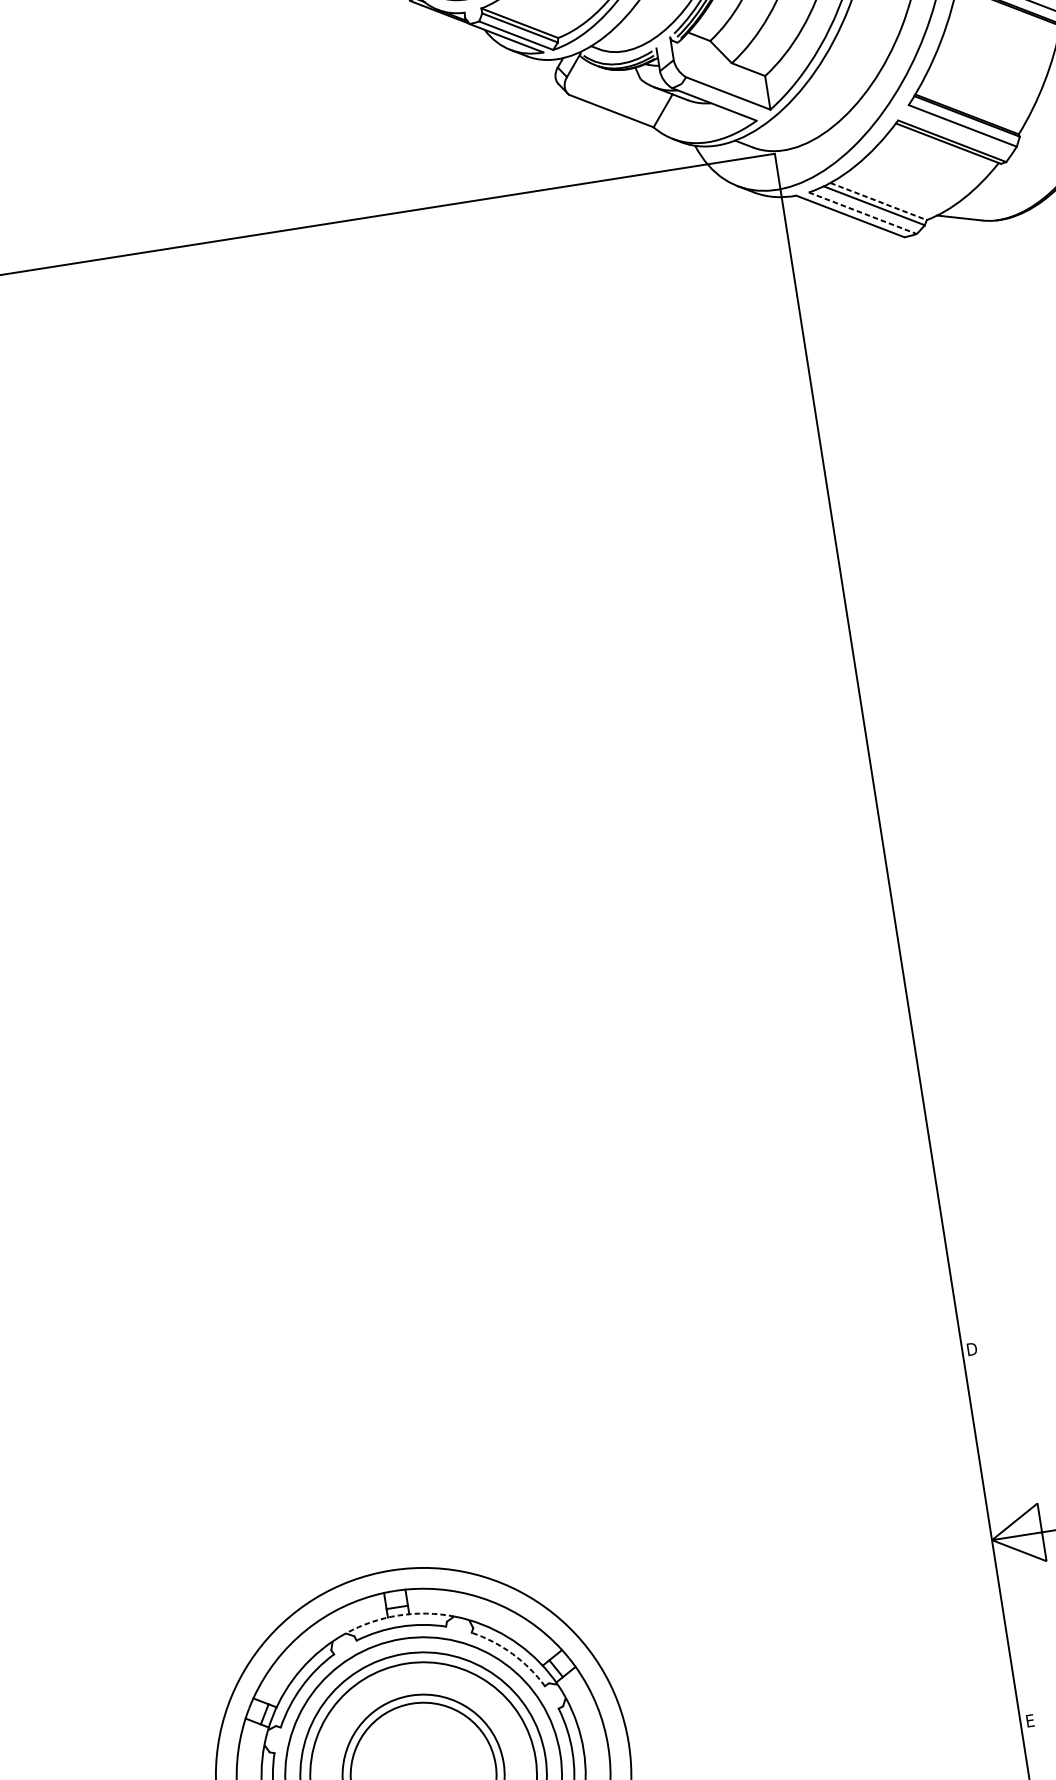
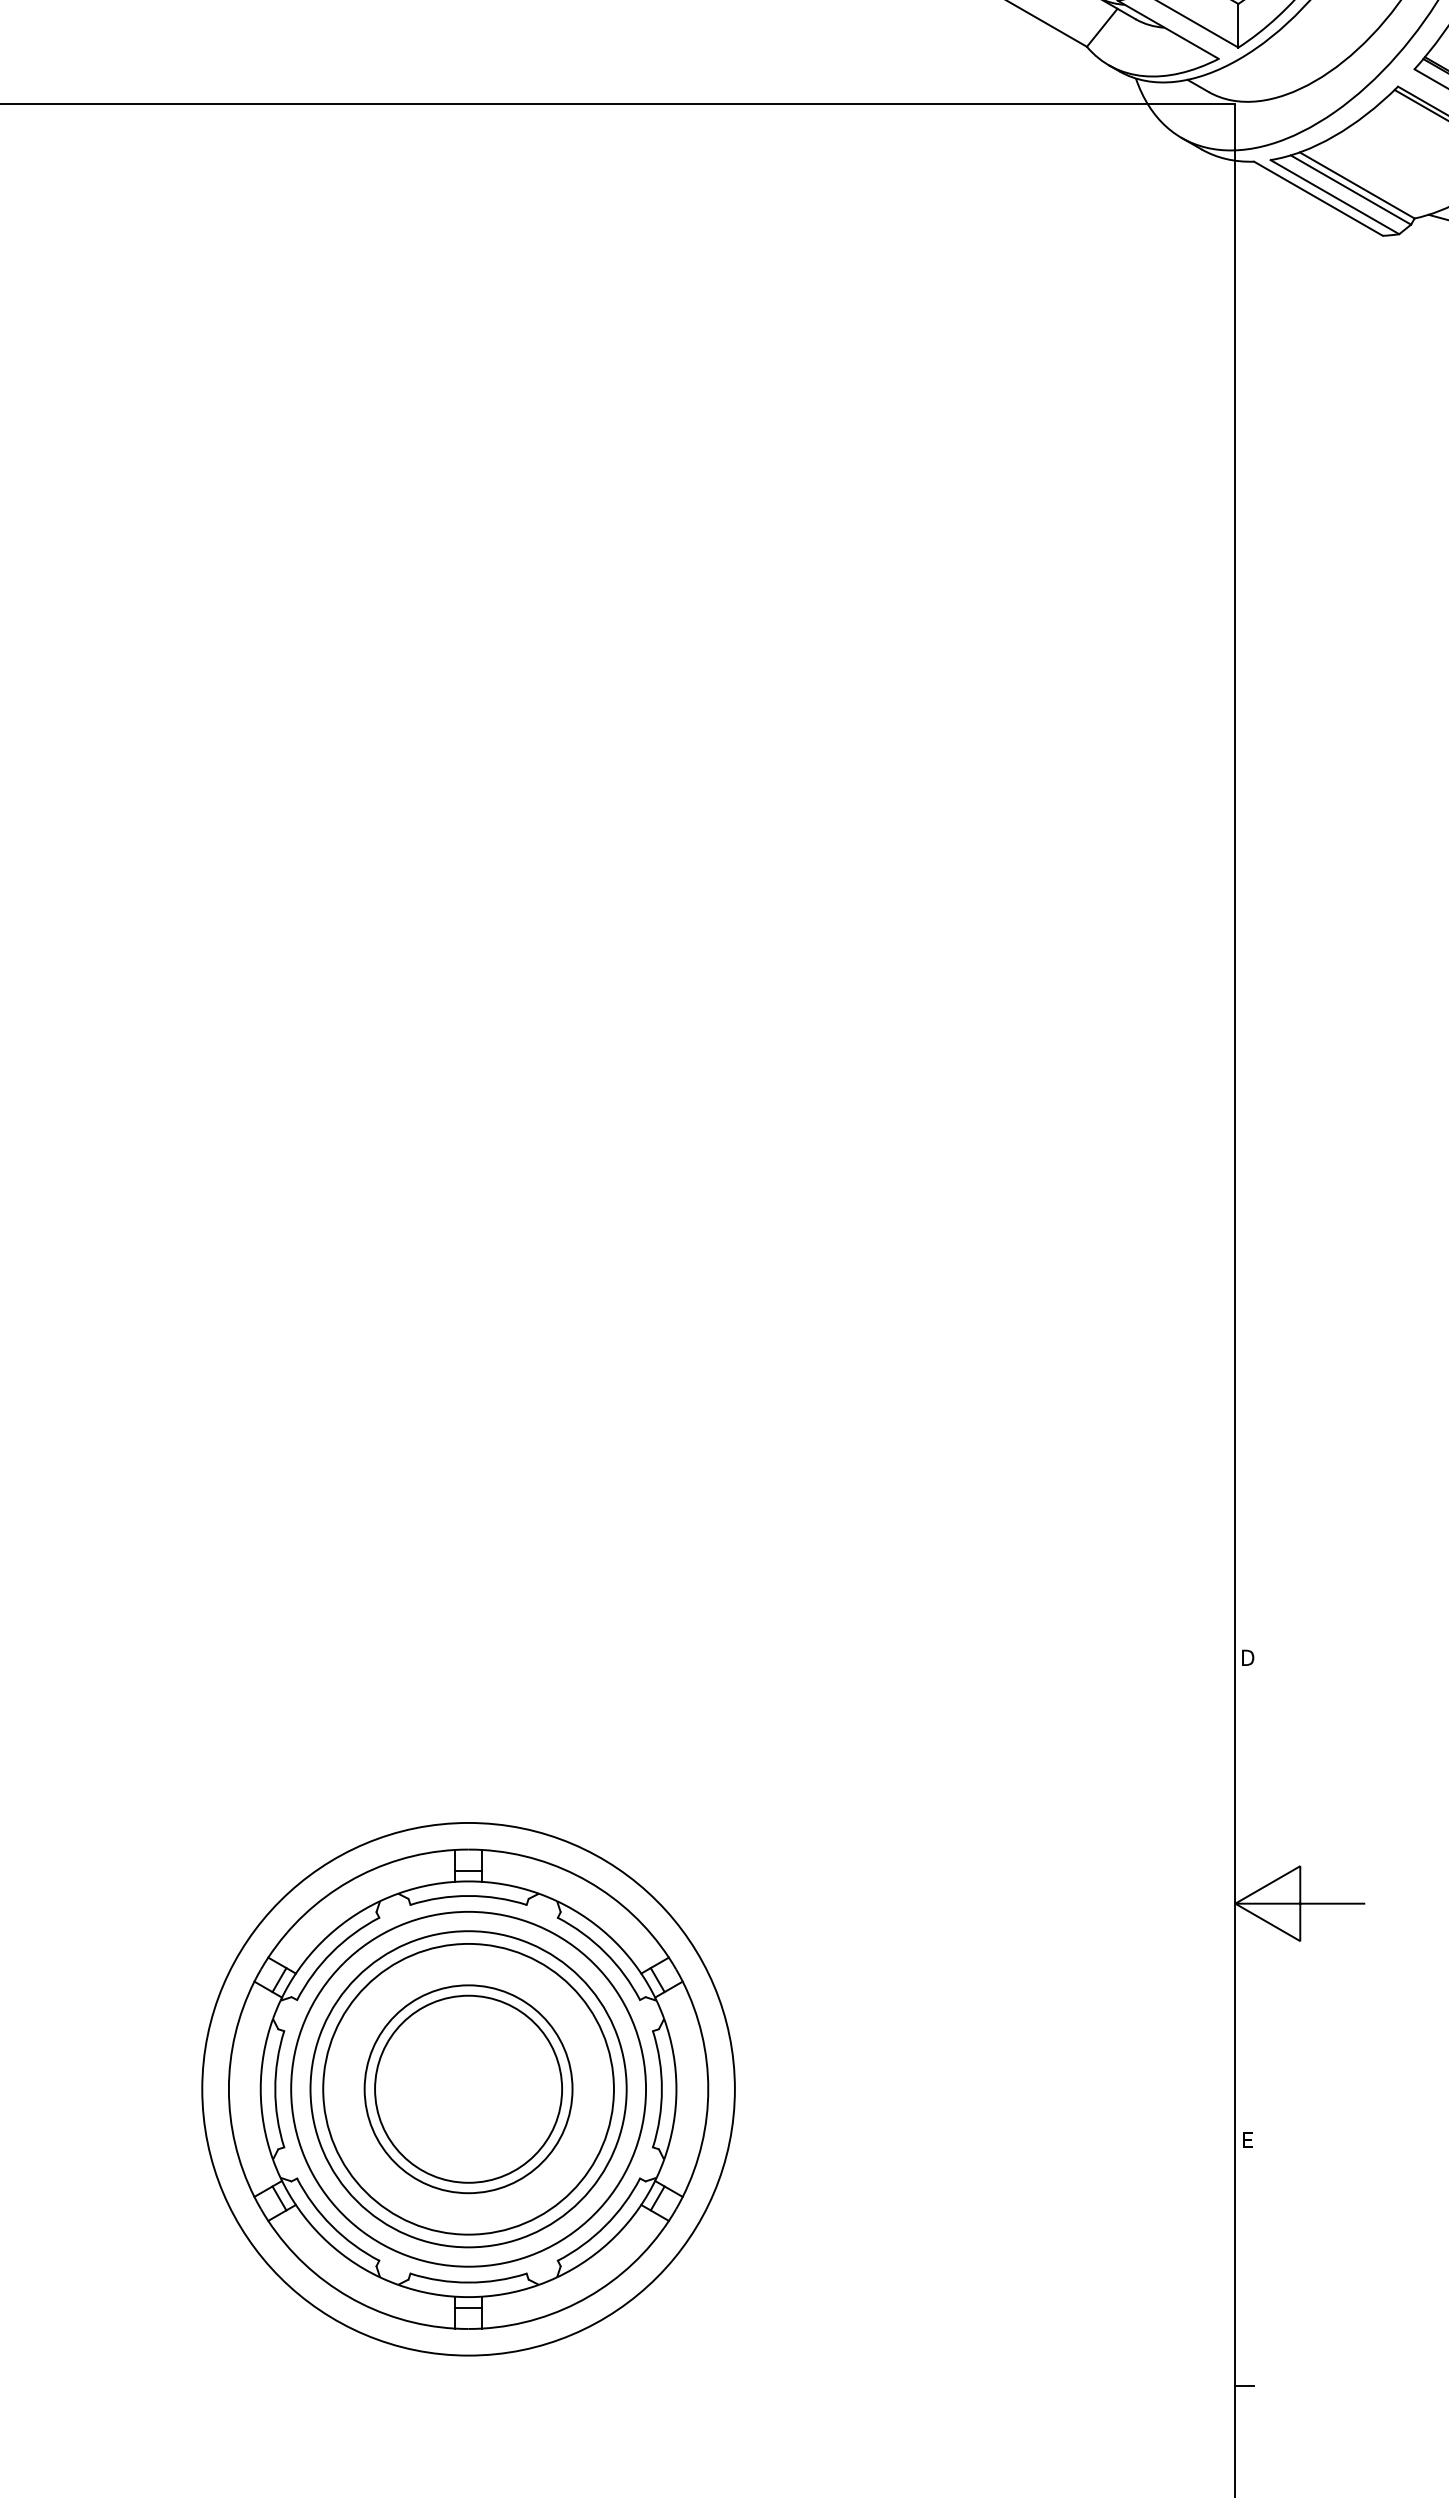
line: (878, 201) -> (1357, 185), dashed -> solid
line: (863, 213) -> (1335, 197), dashed -> solid
arc: (398, 1615) -> (468, 1881), dashed -> solid
arc: (512, 1653) -> (605, 1952), dashed -> solid

